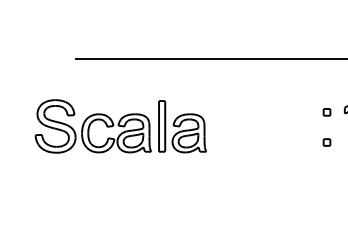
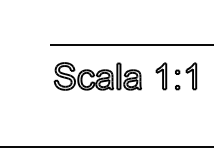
part: (295, 120) -> (161, 76), added
part: (119, 126) -> (97, 76), moved

